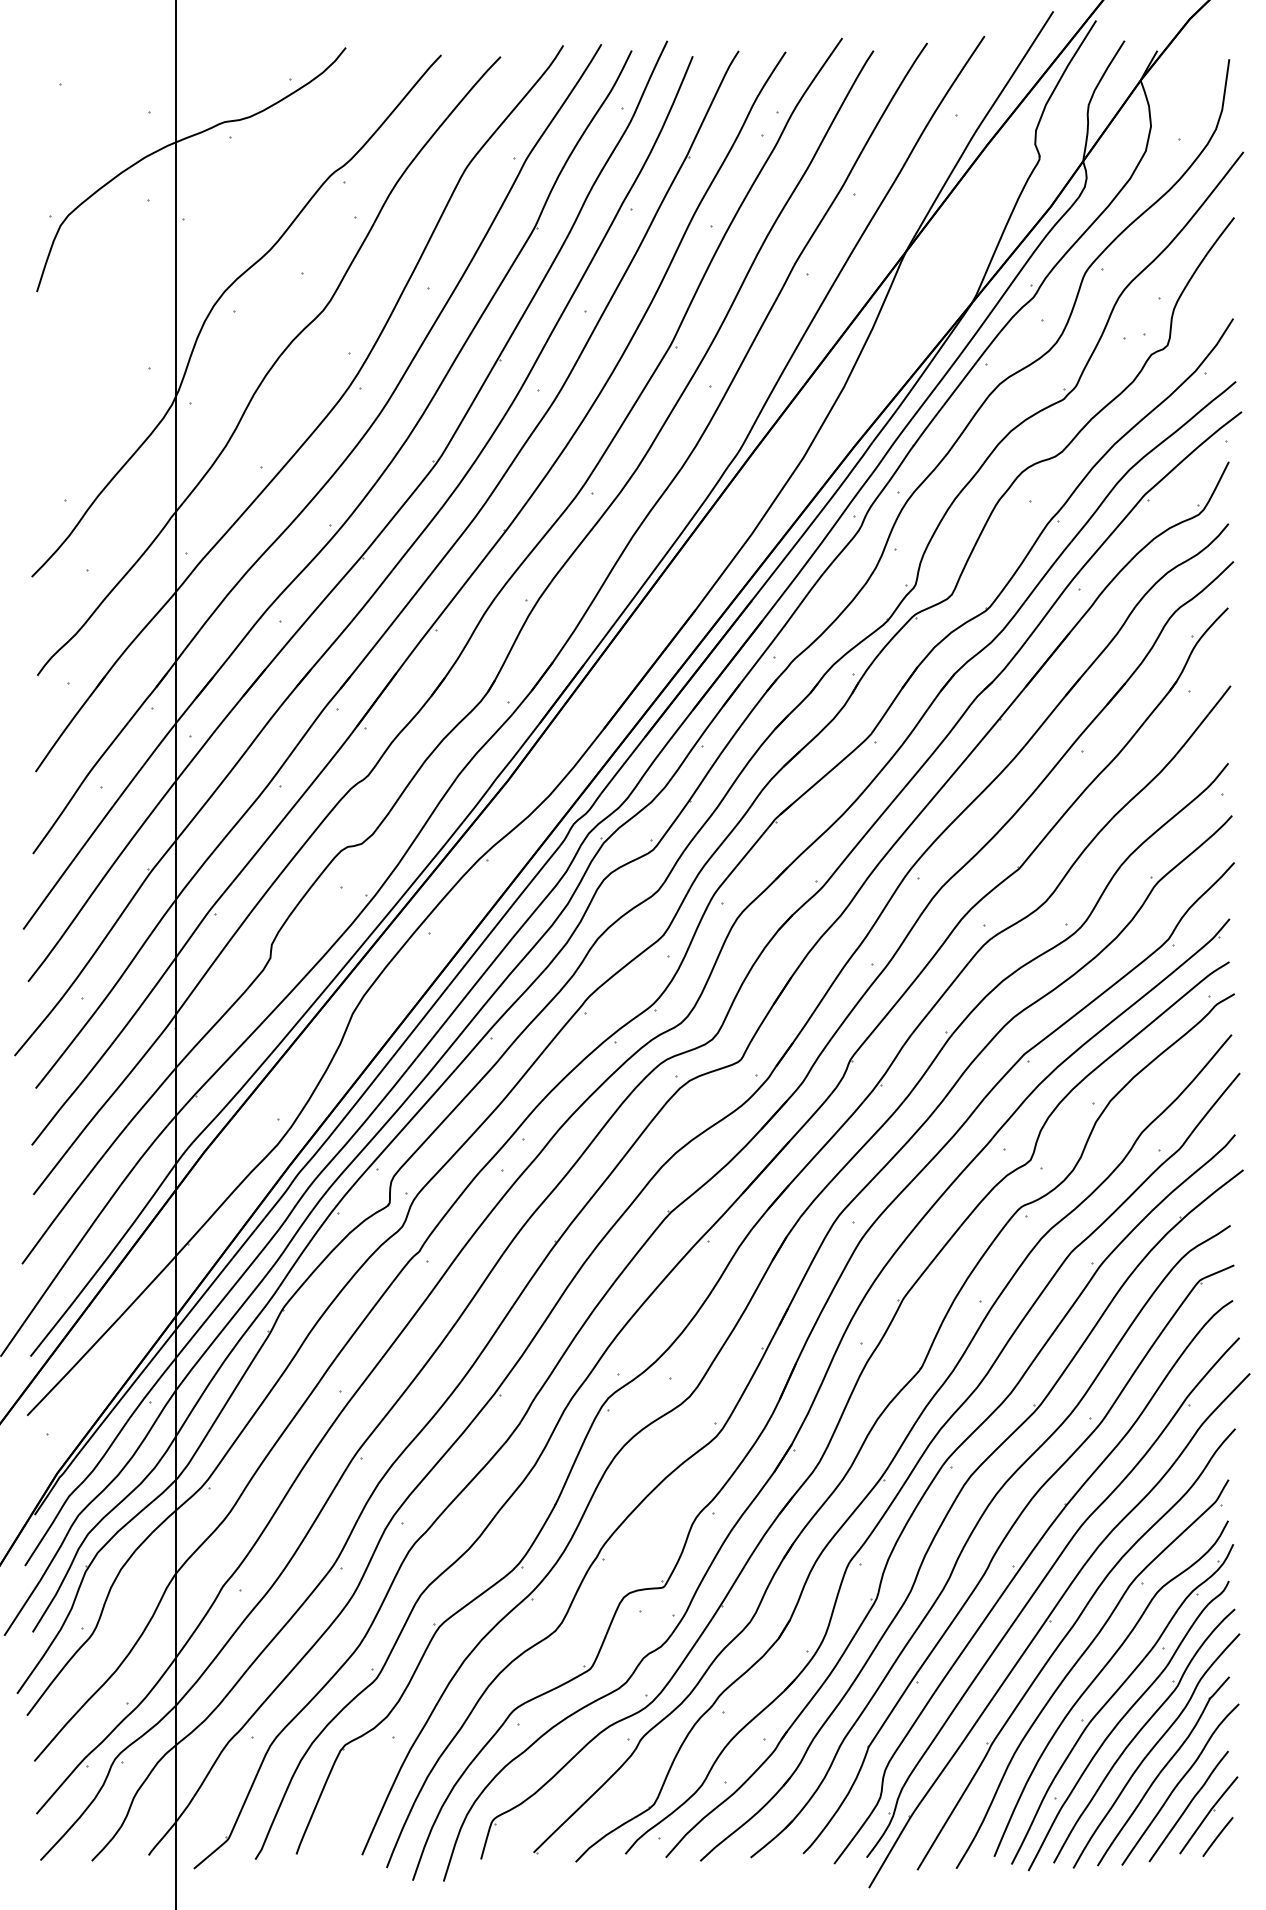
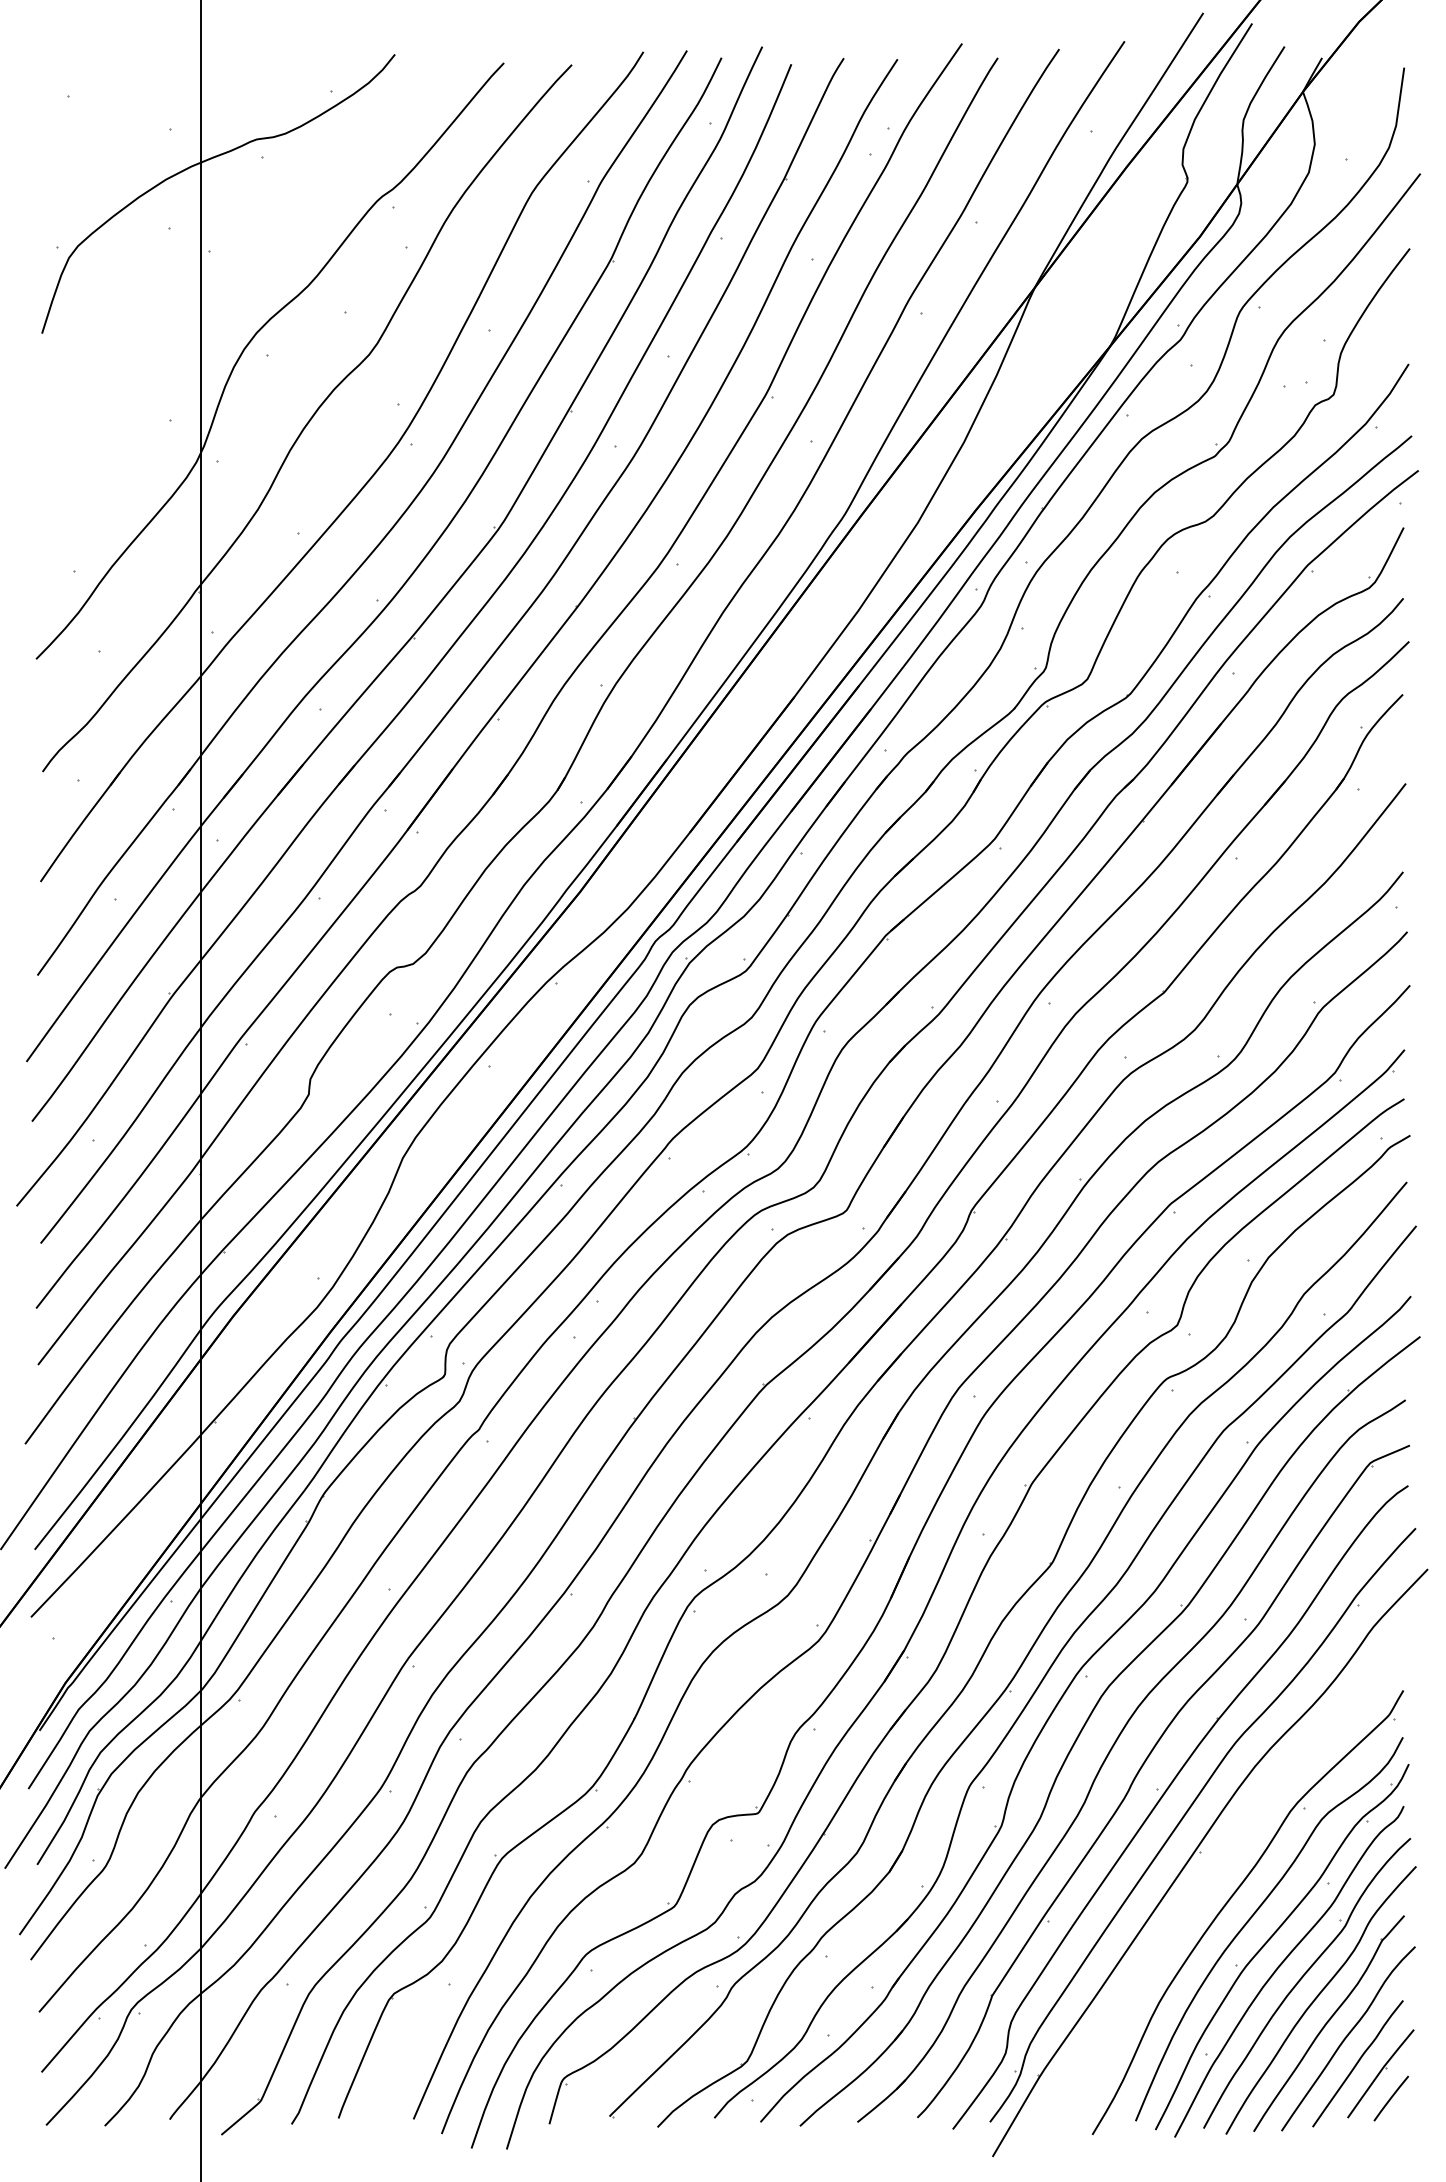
part: (1062, 1642) -> (1213, 1876), removed

